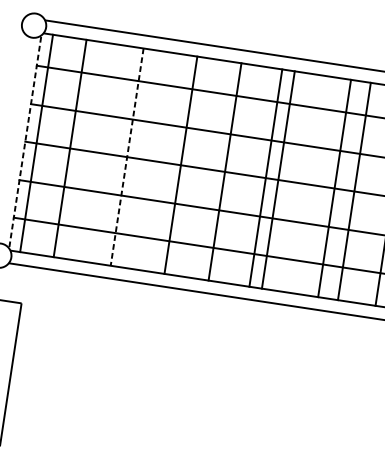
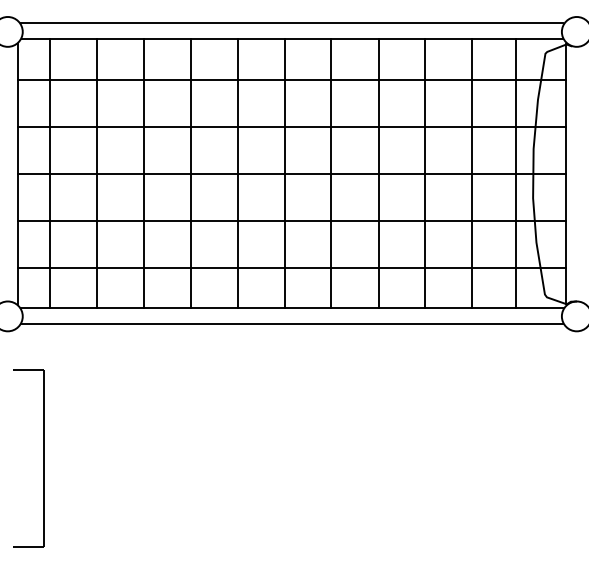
line: (25, 142) -> (18, 174), dashed -> solid
line: (36, 143) -> (50, 173), moved
line: (69, 148) -> (96, 173), moved
line: (127, 157) -> (144, 174), dashed -> solid
line: (180, 164) -> (190, 173), moved
line: (225, 171) -> (238, 173), moved
line: (265, 177) -> (284, 173), moved
line: (334, 188) -> (378, 173), moved

